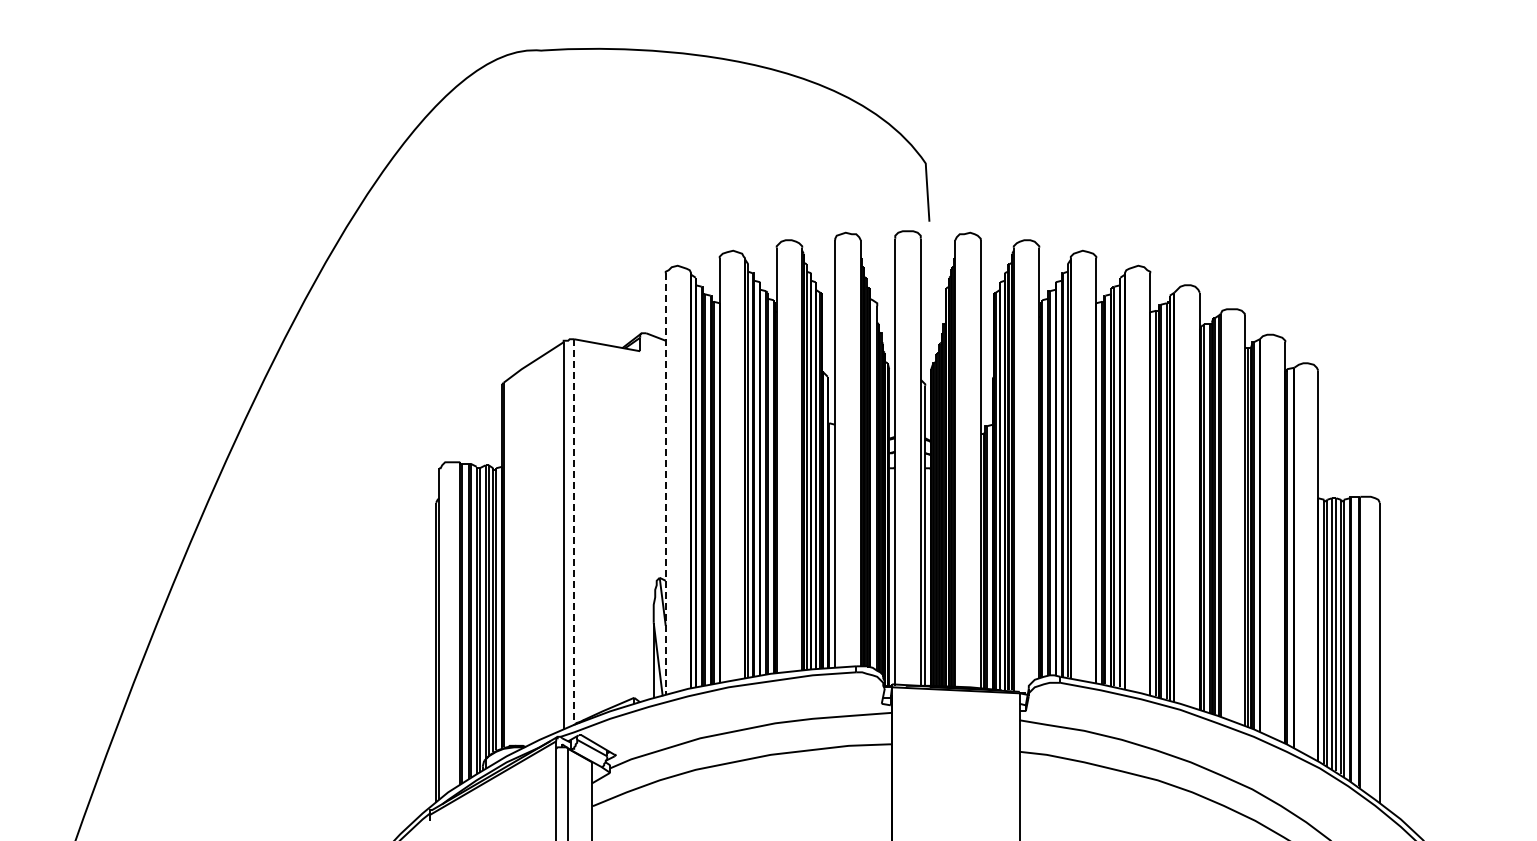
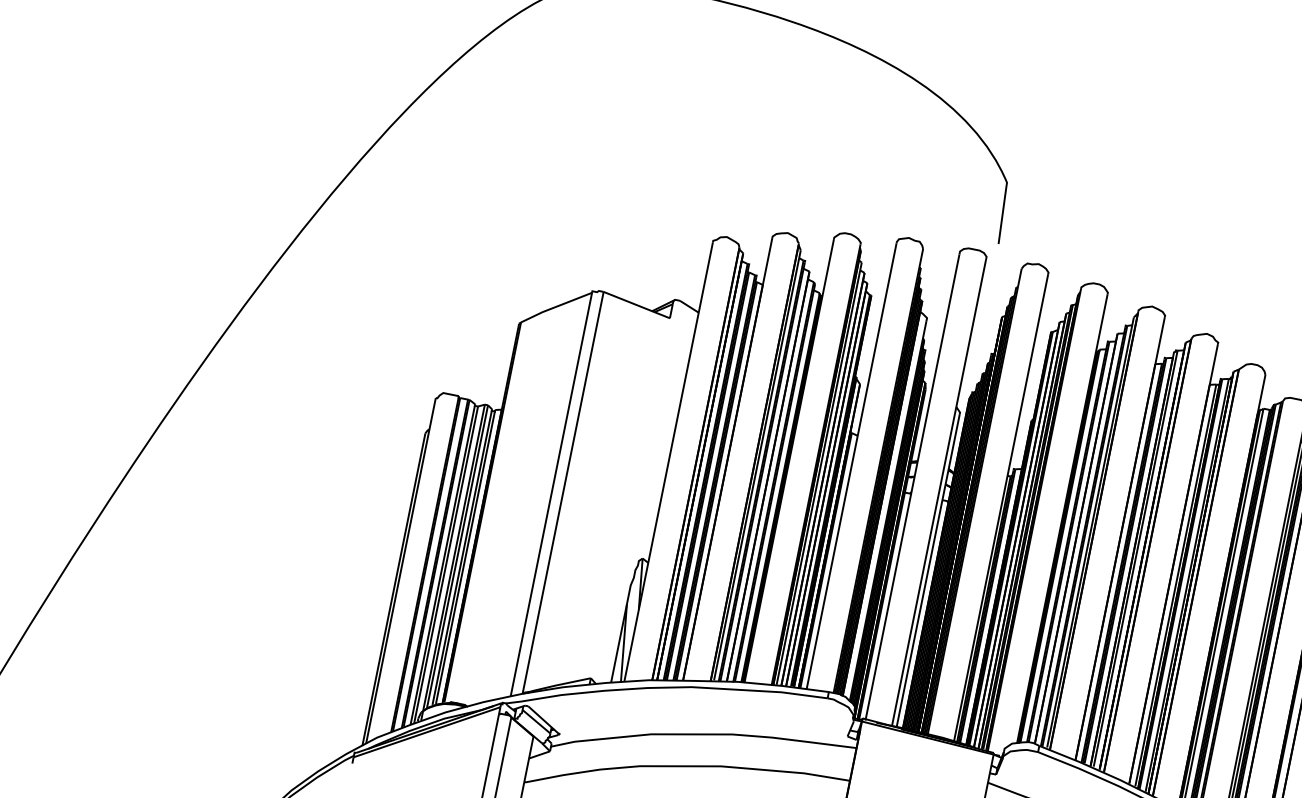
line: (665, 484) -> (668, 462), dashed -> solid
line: (574, 532) -> (563, 493), dashed -> solid

